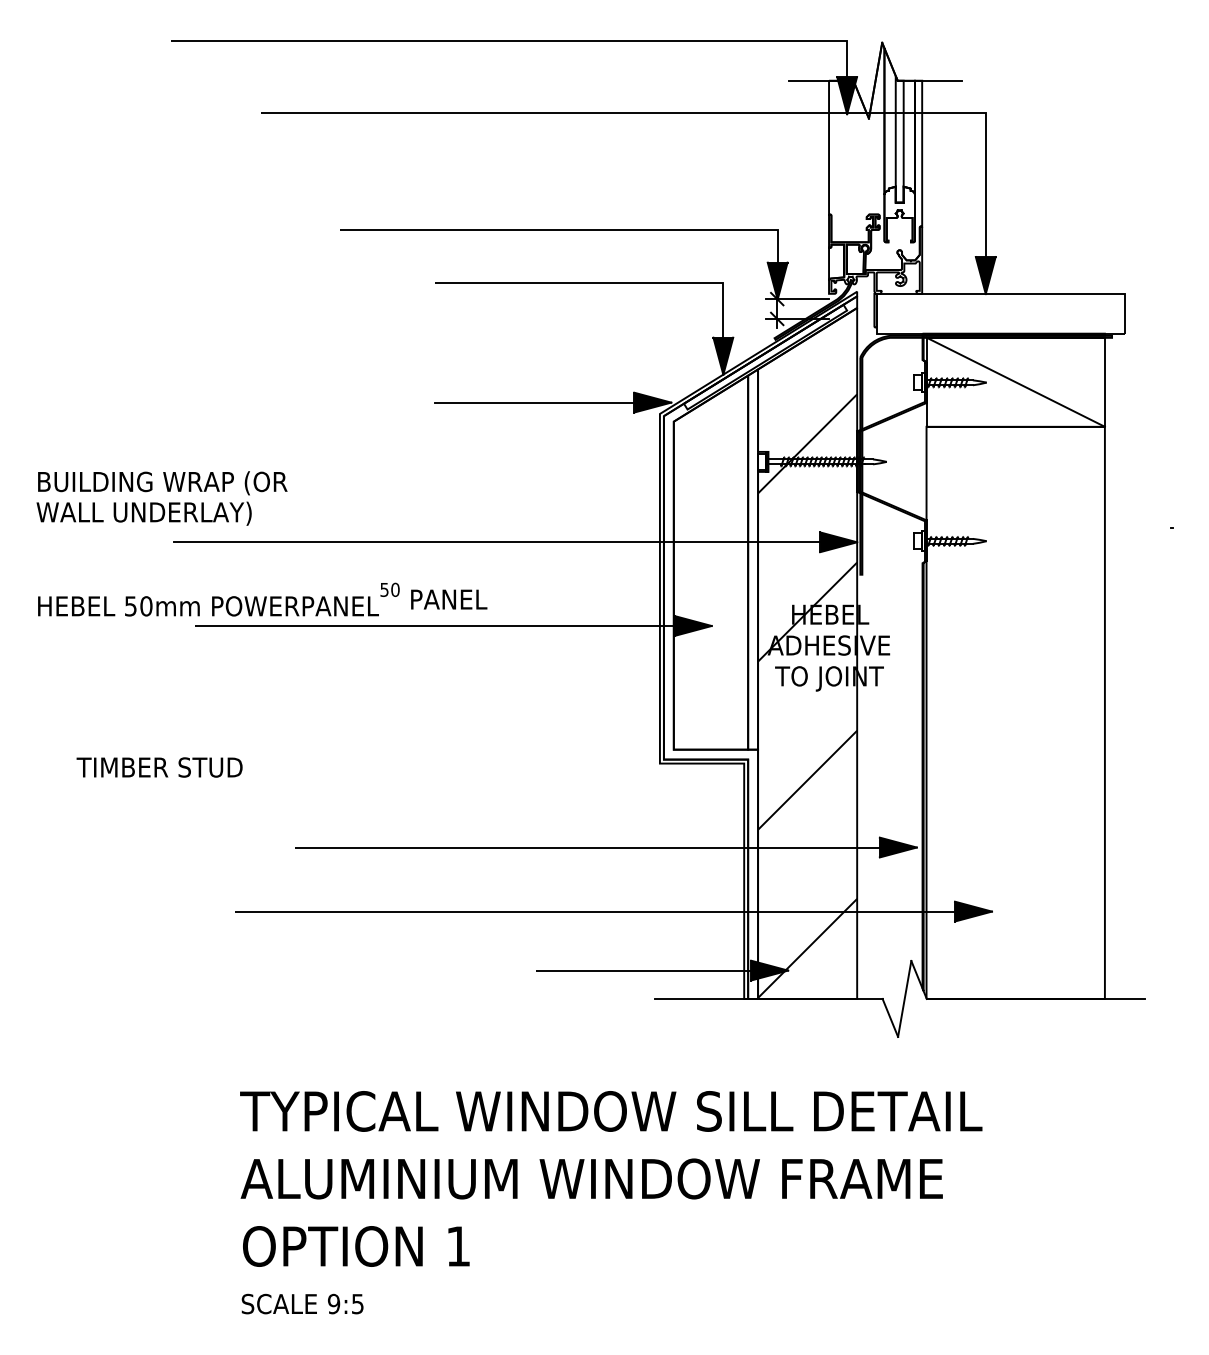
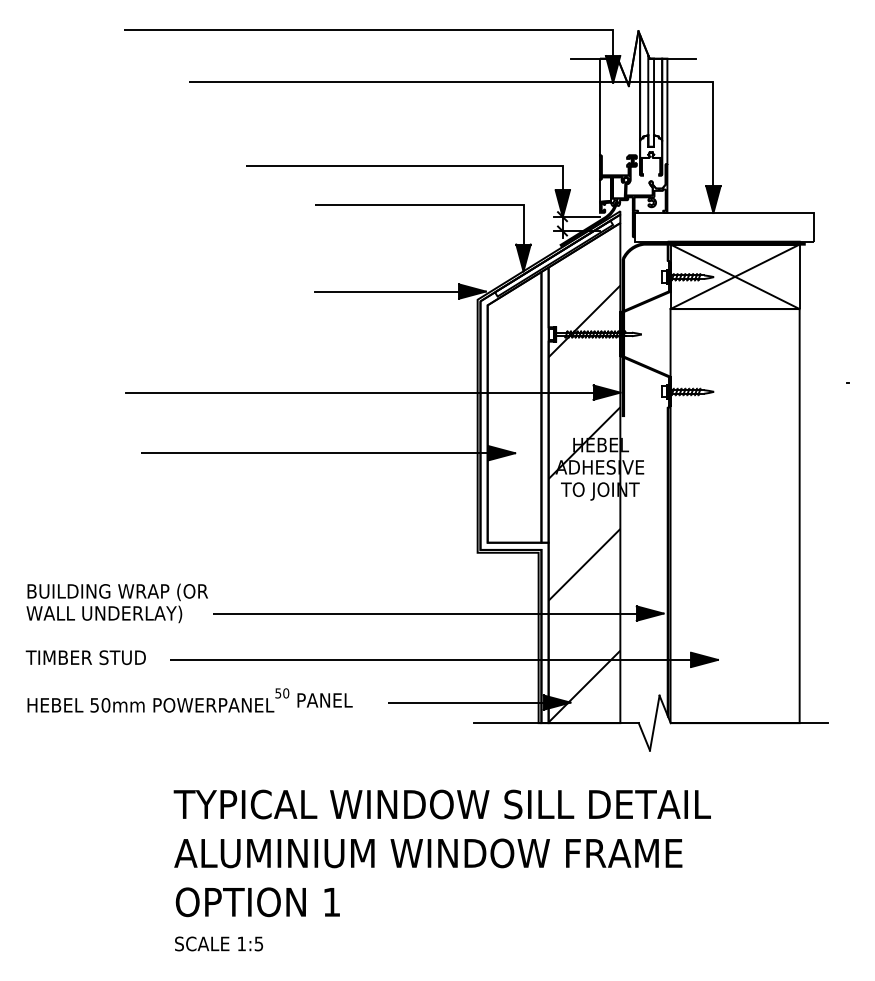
line: (1015, 381) -> (734, 276), added
text: (161, 498) -> (116, 603), moved
text: (262, 599) -> (189, 700), moved
text: (159, 767) -> (85, 657), moved
text: (333, 1303) -> (241, 943), 9:5 -> 1:5

